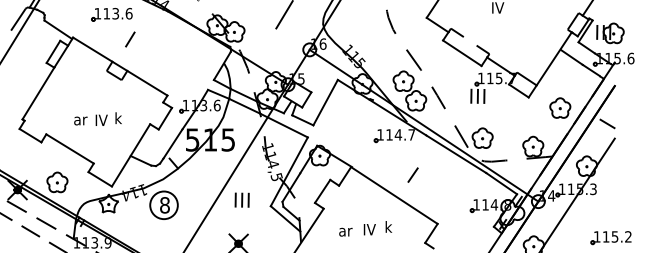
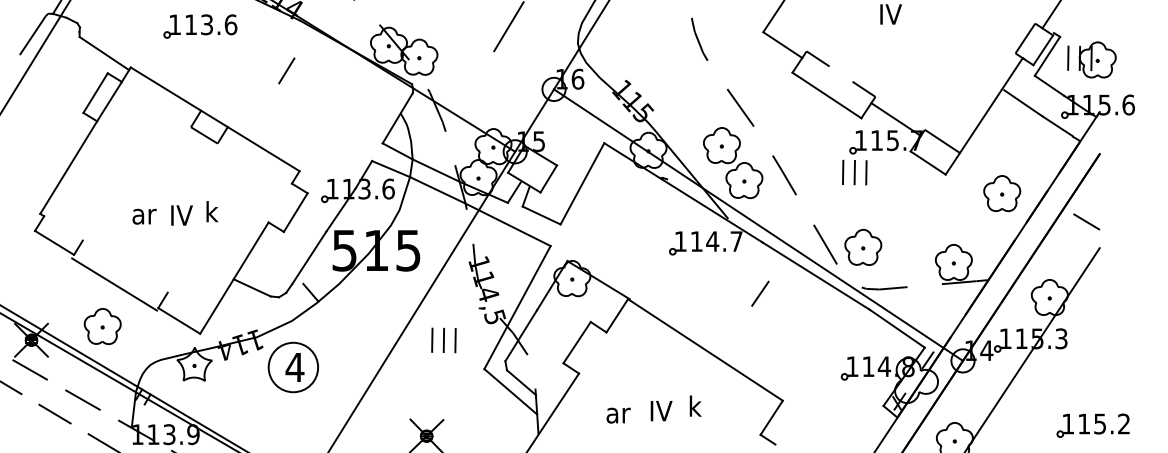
line: (130, 39) -> (287, 70), moved
line: (69, 148) -> (113, 283), moved
line: (412, 174) -> (759, 292), moved
part: (241, 199) -> (442, 339), moved
text: (164, 205) -> (294, 367), 8 -> 4

